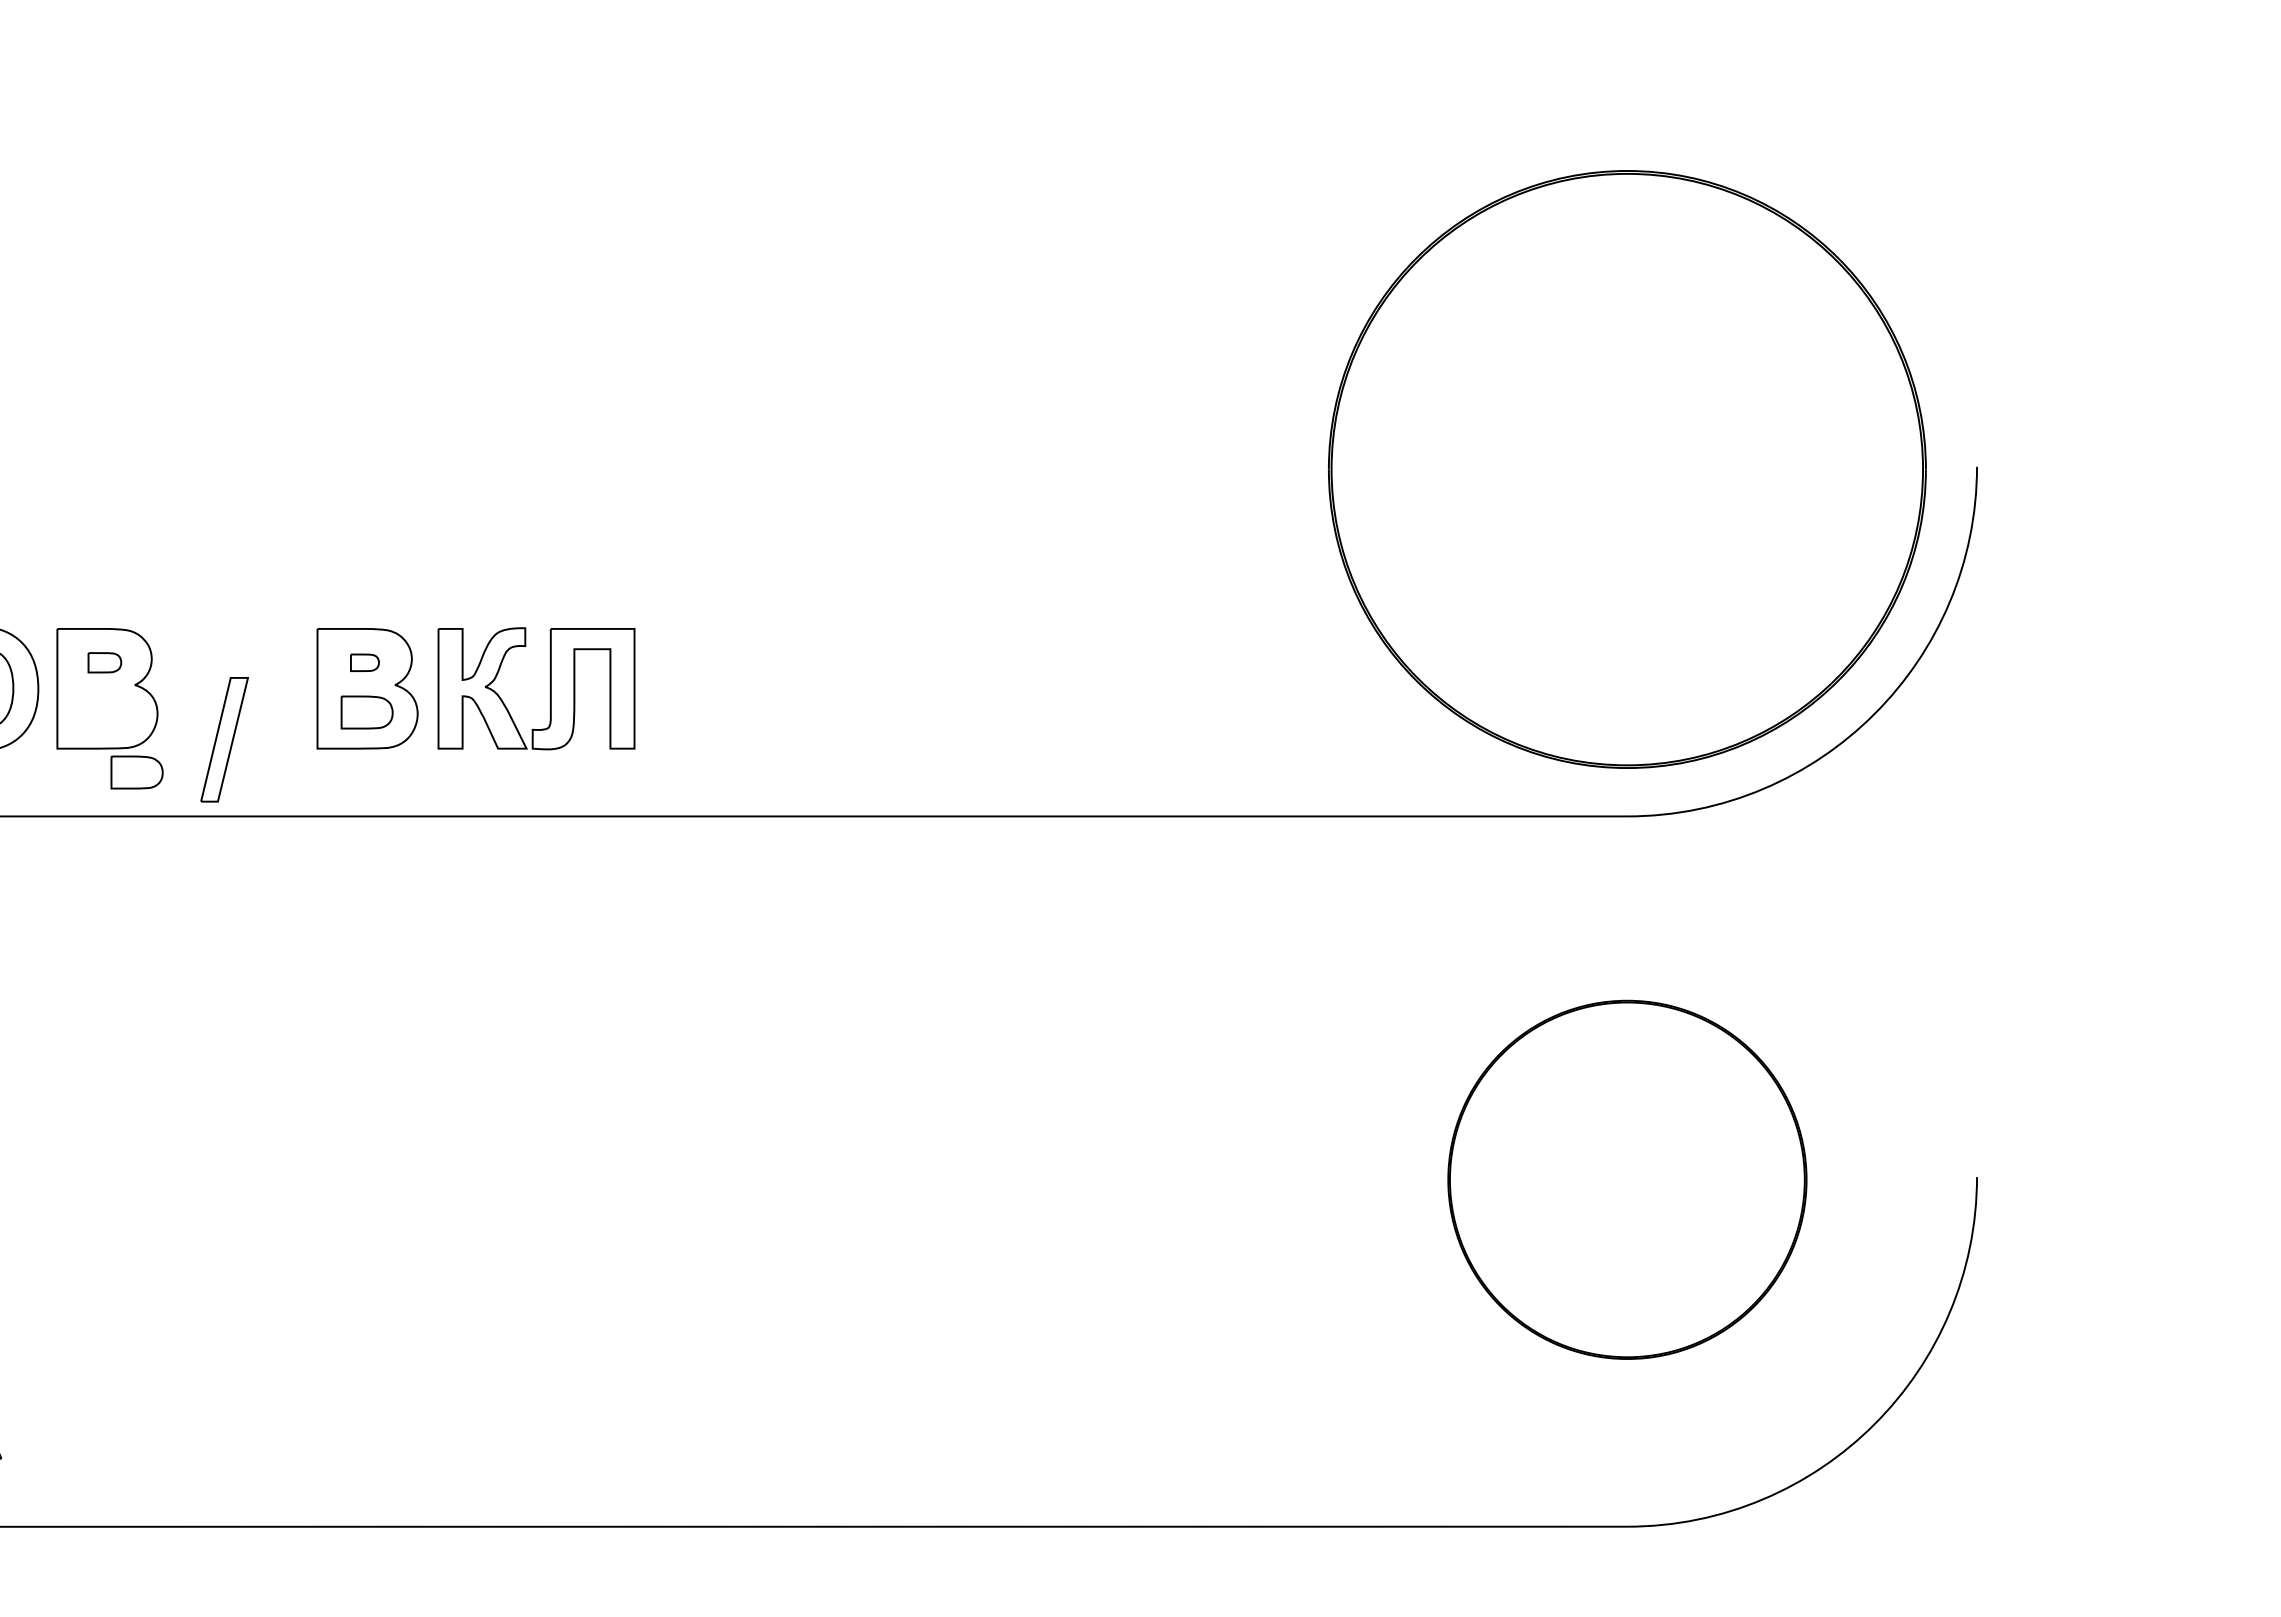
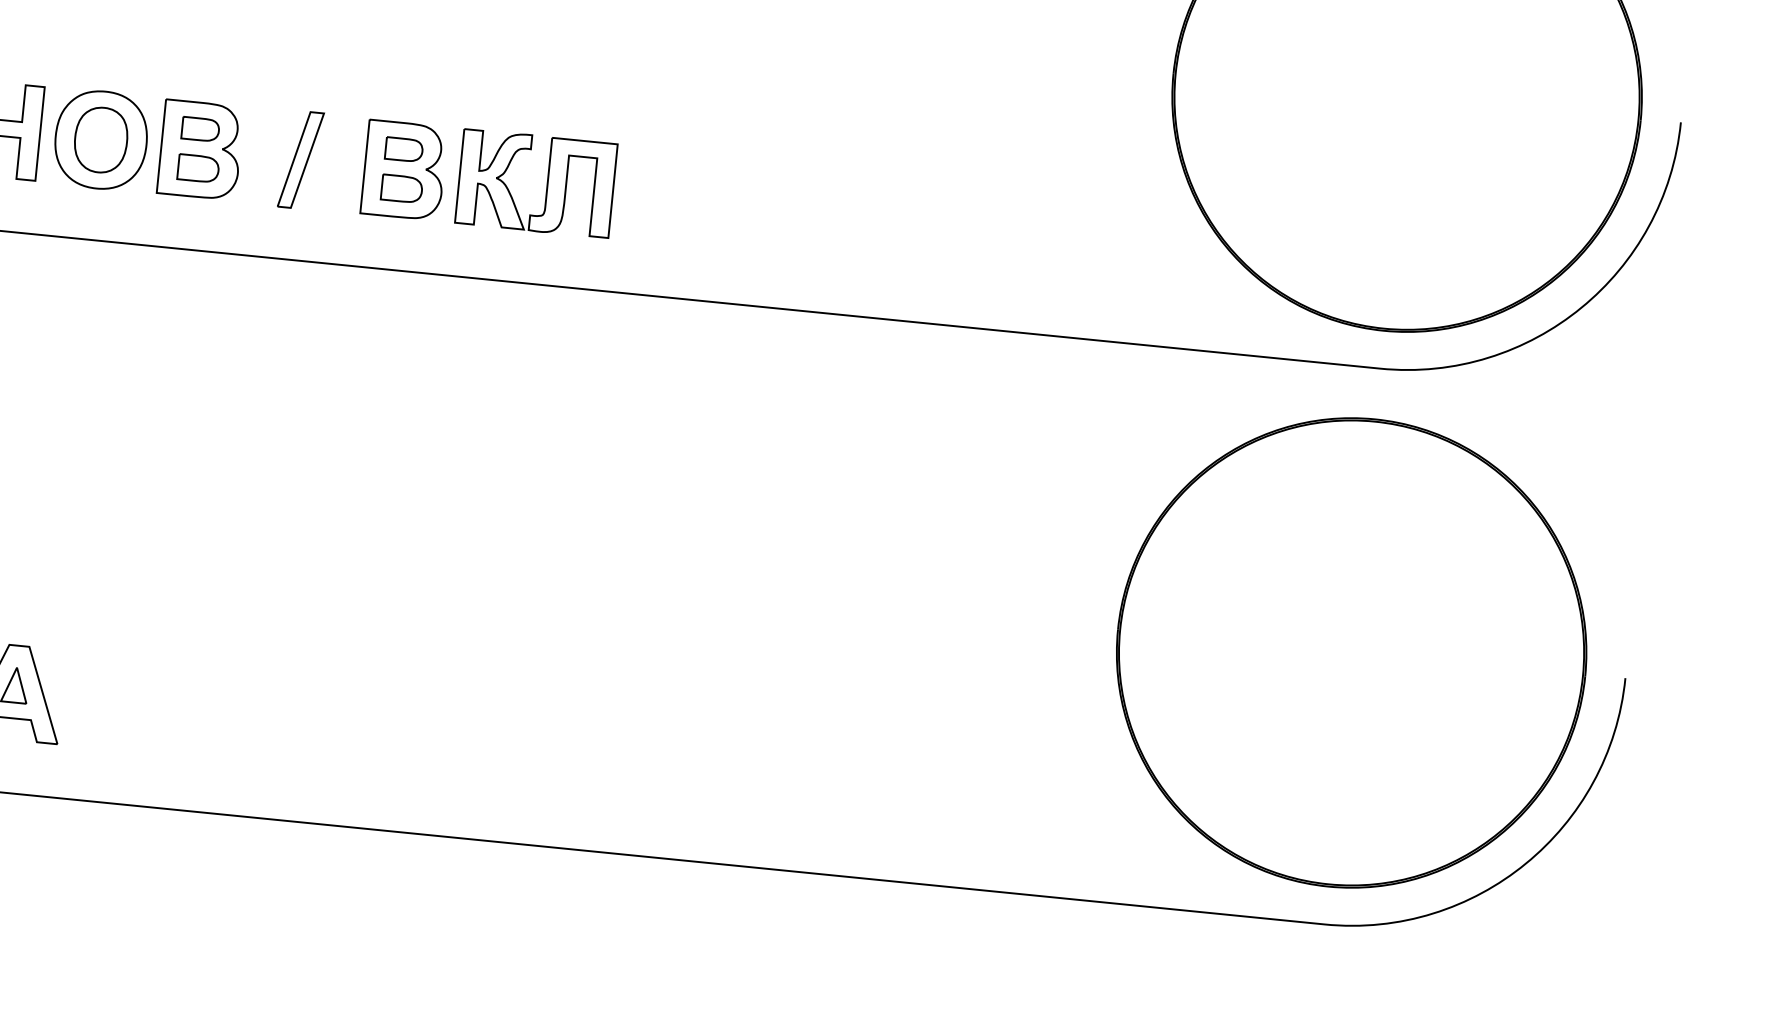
part: (104, 662) -> (200, 129), size x1.43
part: (364, 662) -> (403, 149), size x1.67
part: (224, 739) -> (300, 159), moved
part: (136, 772) -> (198, 168), moved
part: (1627, 1179) -> (1351, 652), size x1.67

